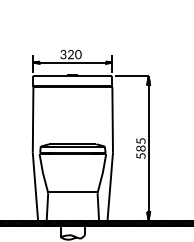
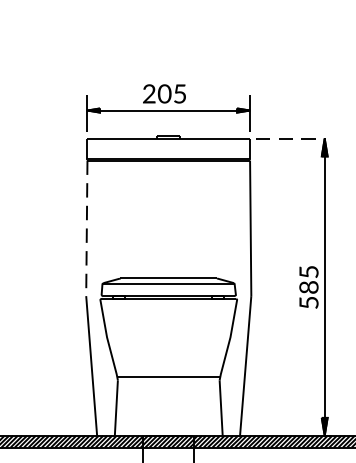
text: (70, 54) -> (163, 93), 320 -> 205
line: (132, 76) -> (291, 139), solid -> dashed
line: (33, 119) -> (87, 227), solid -> dashed

